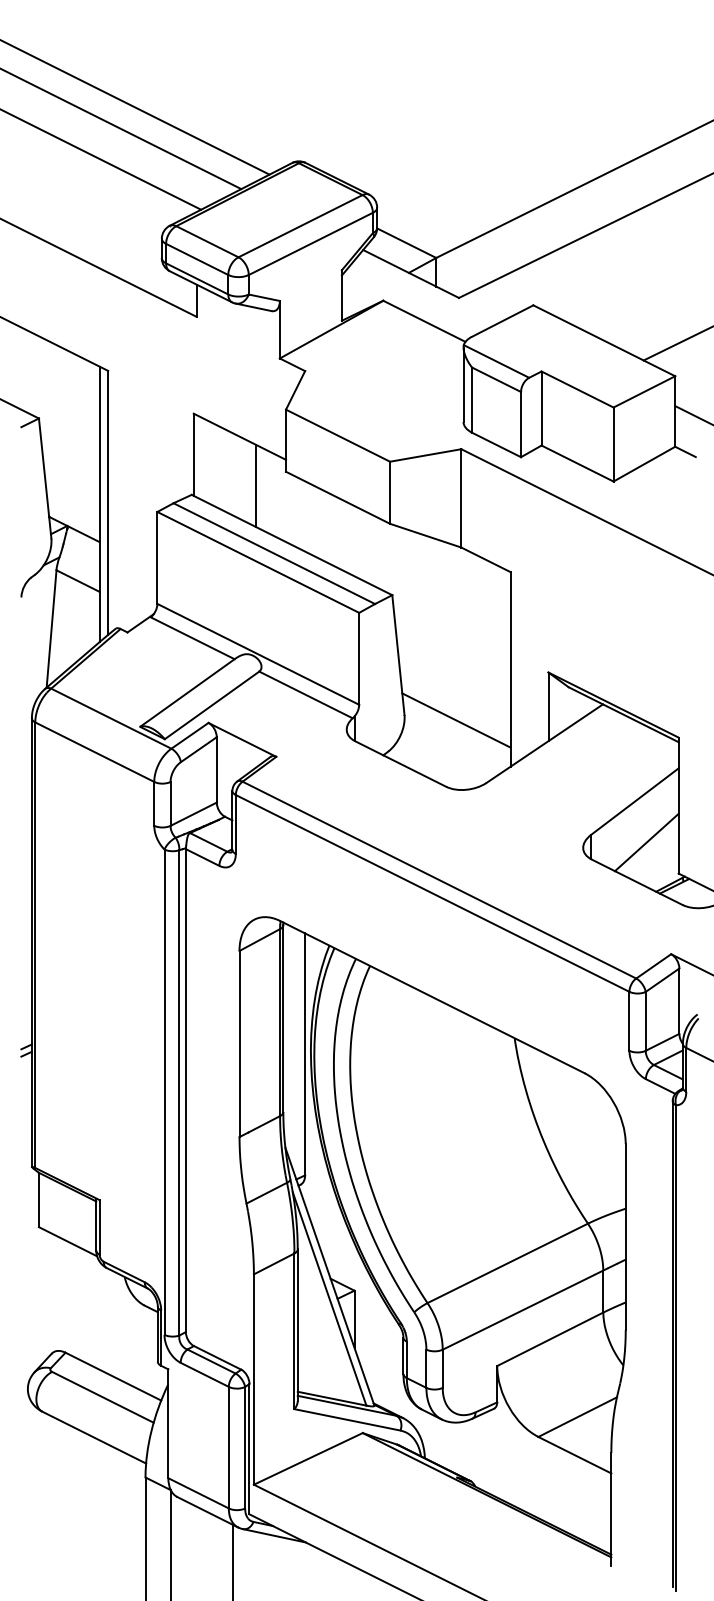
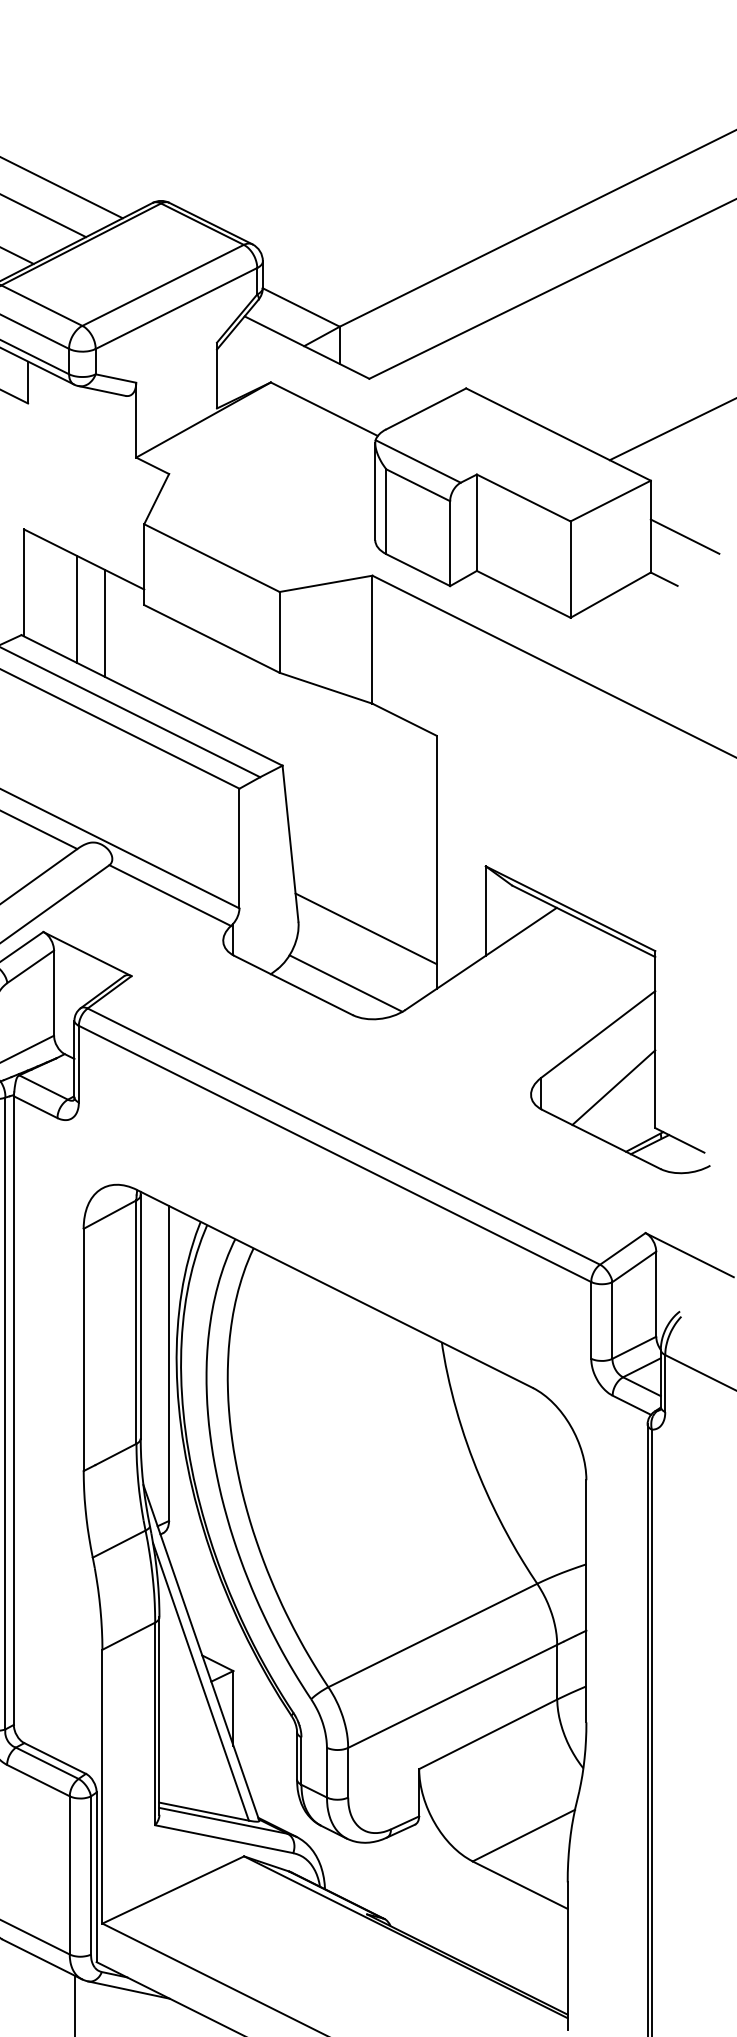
line: (234, 475) -> (77, 609), added
line: (440, 762) -> (345, 983), added

